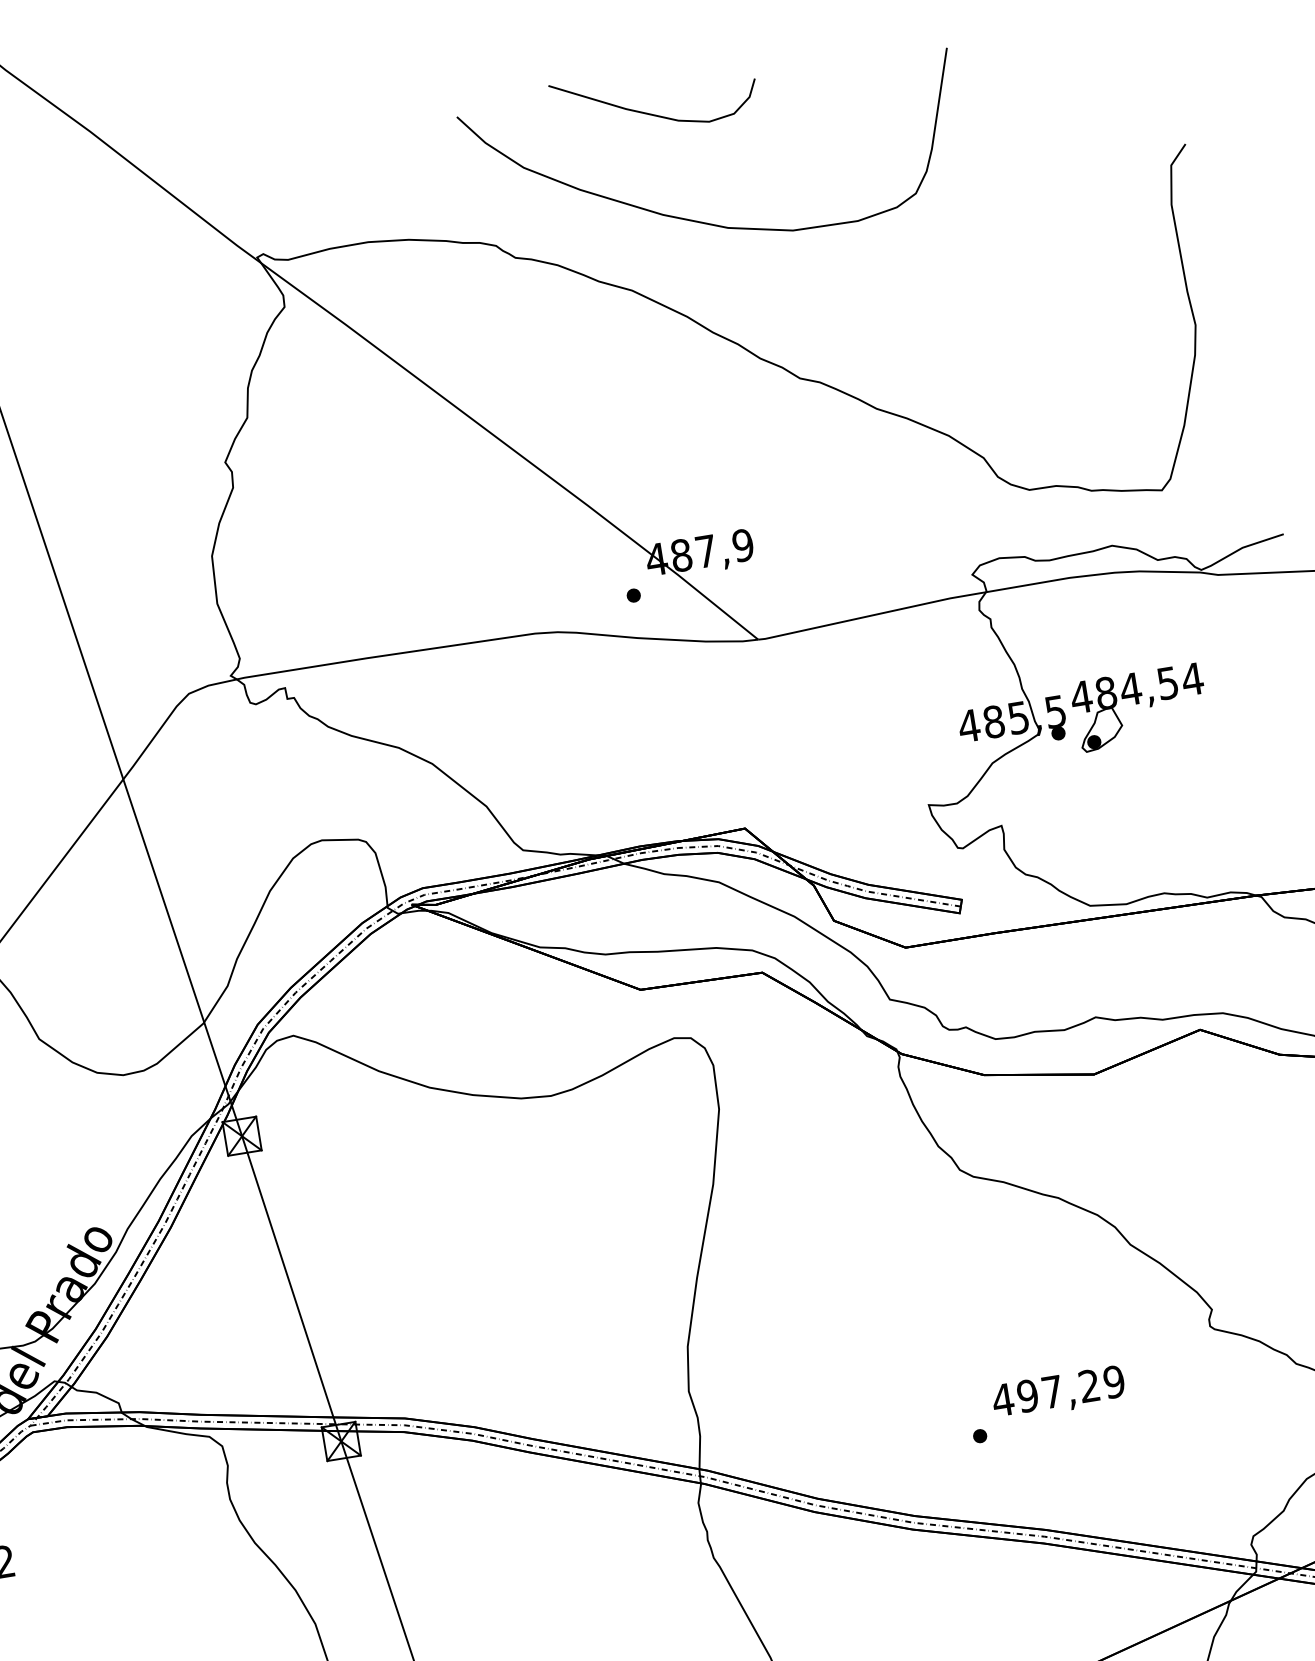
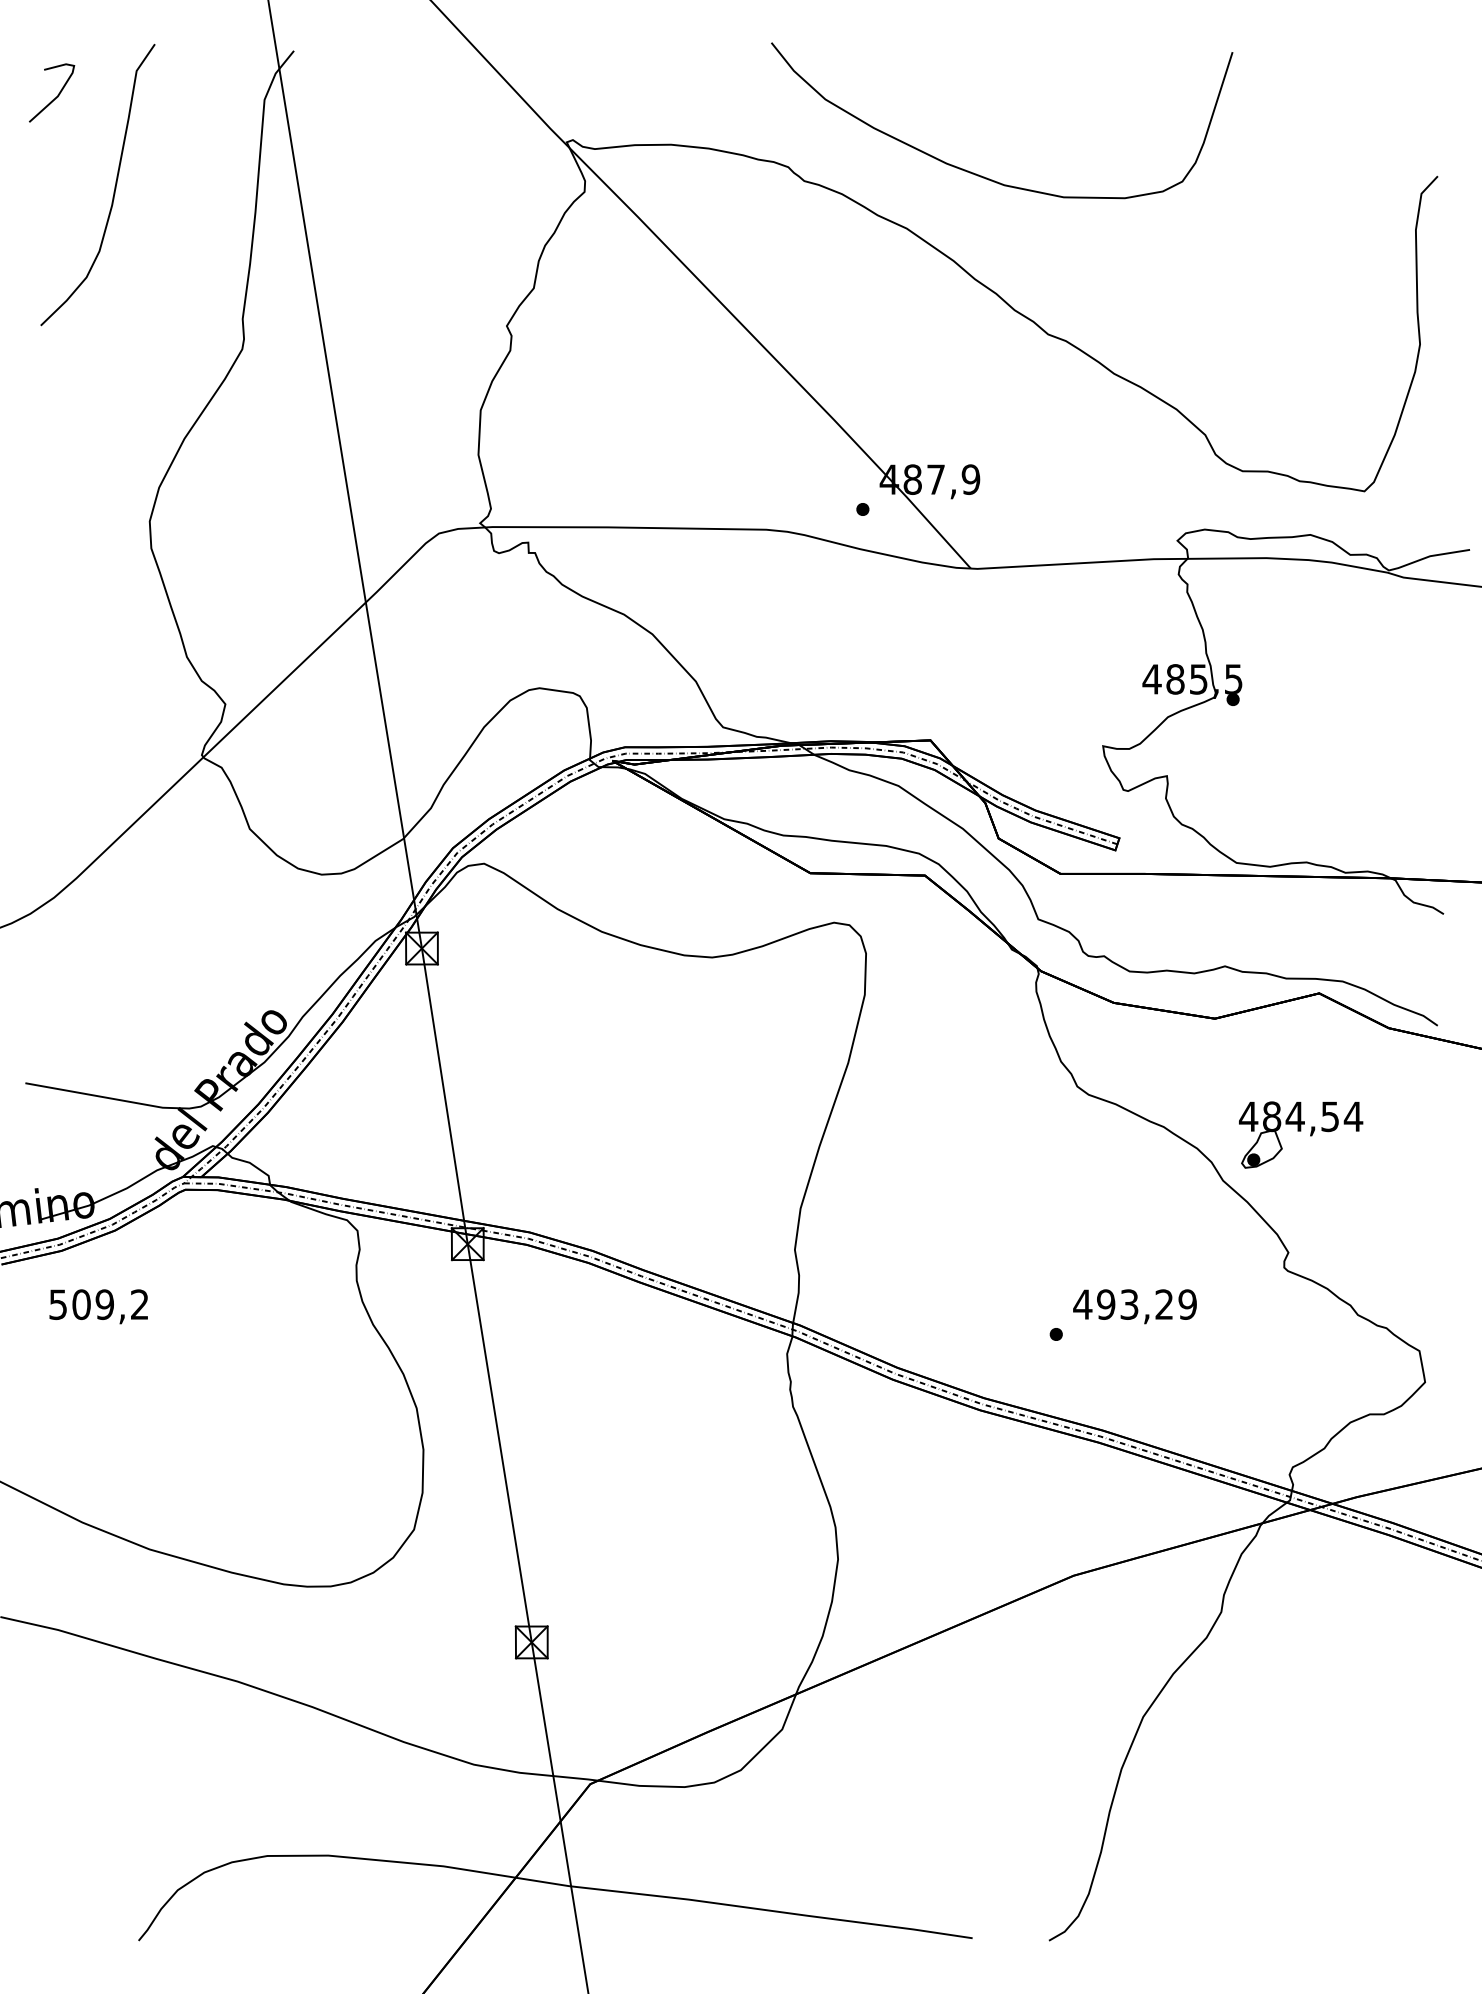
curve: (651, 113) -> (951, 68), removed
part: (1140, 707) -> (1301, 1134), moved
text: (1052, 1391) -> (1129, 1304), 497,29 -> 493,29

